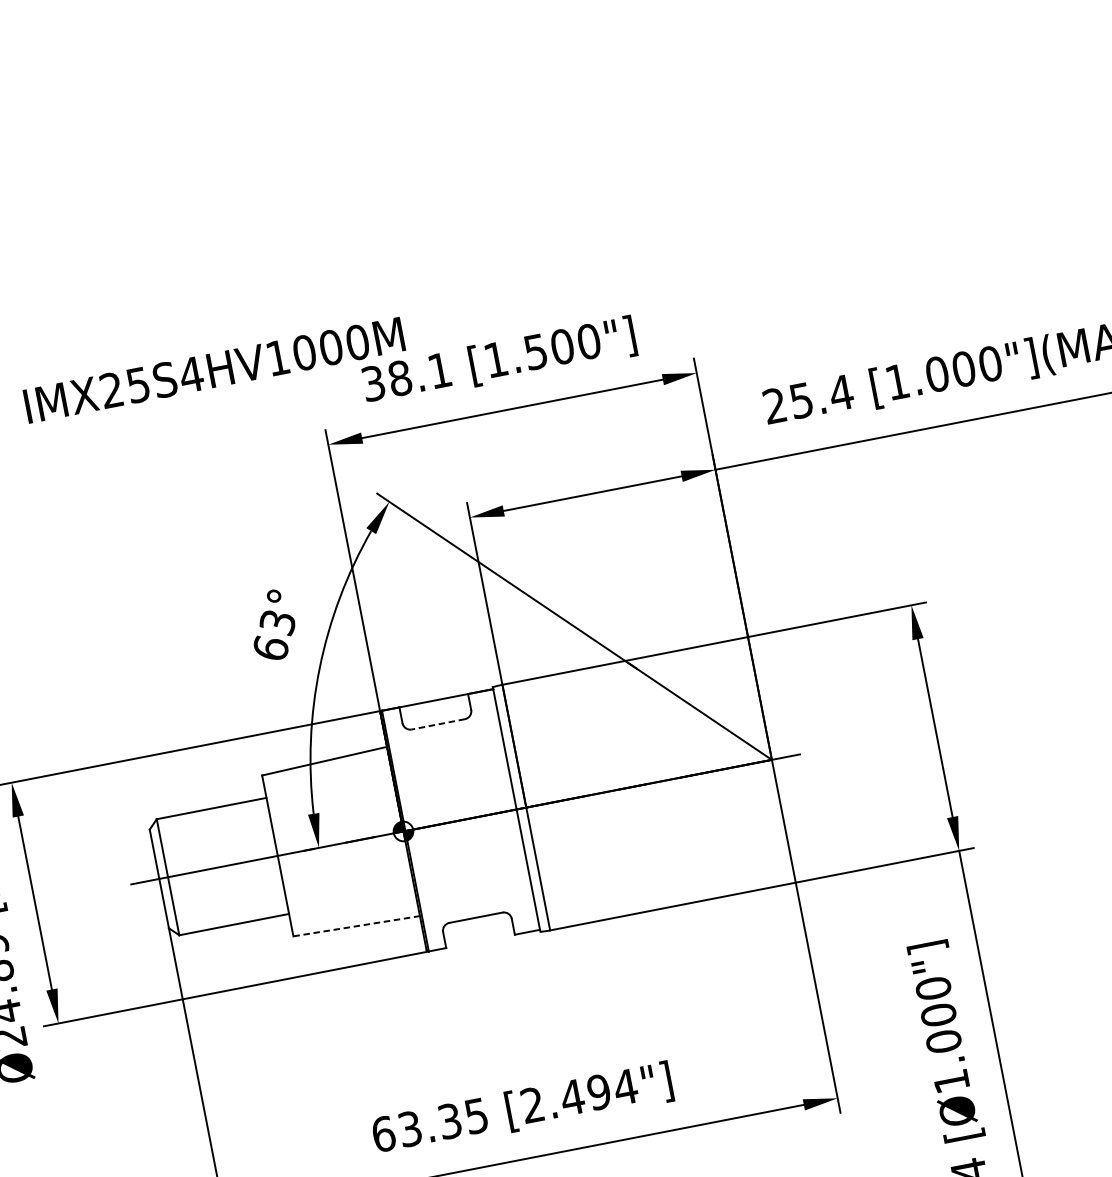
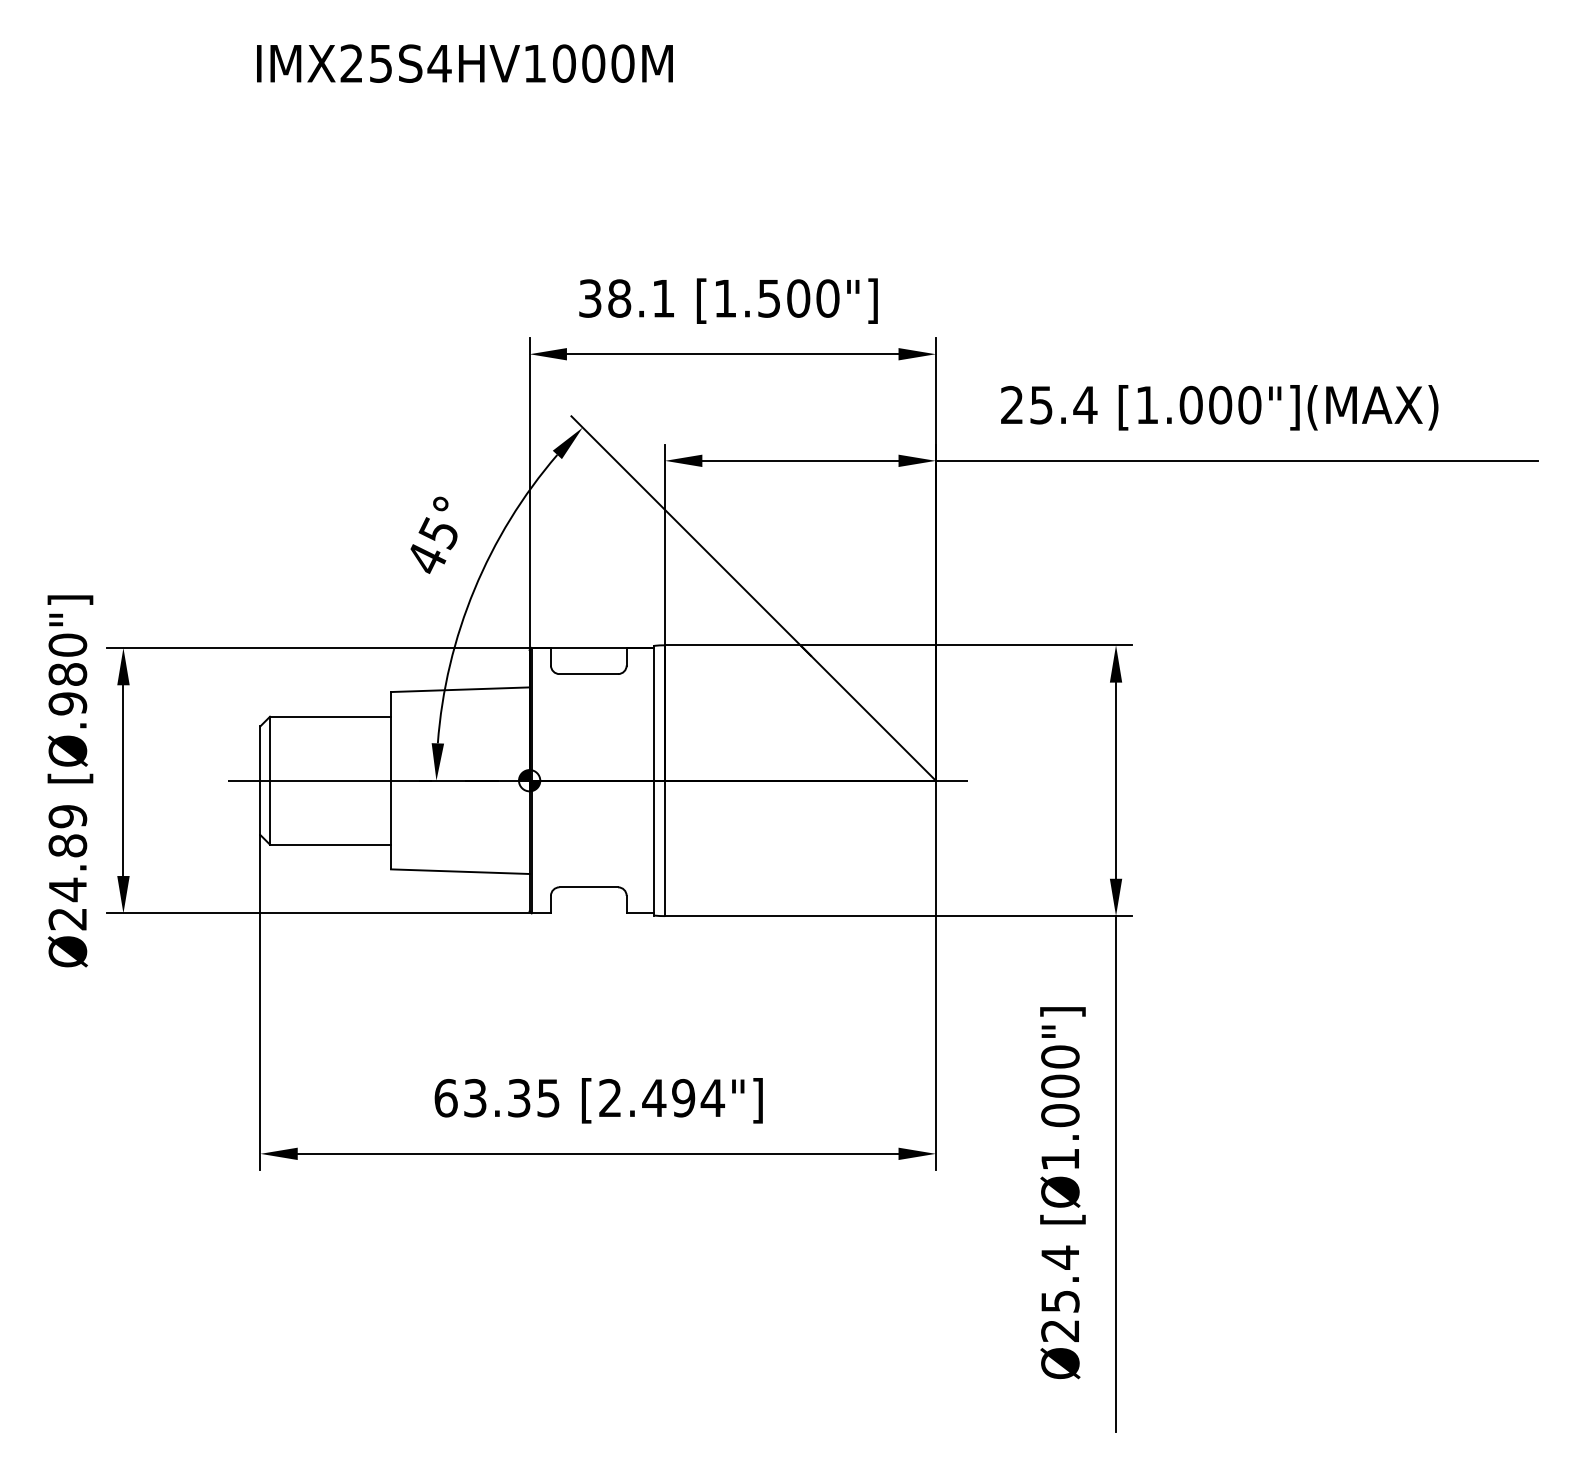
text: (213, 370) -> (464, 63), moved
text: (274, 635) -> (433, 545), 63° -> 45°
line: (438, 724) -> (588, 674), dashed -> solid
line: (356, 926) -> (460, 871), dashed -> solid

